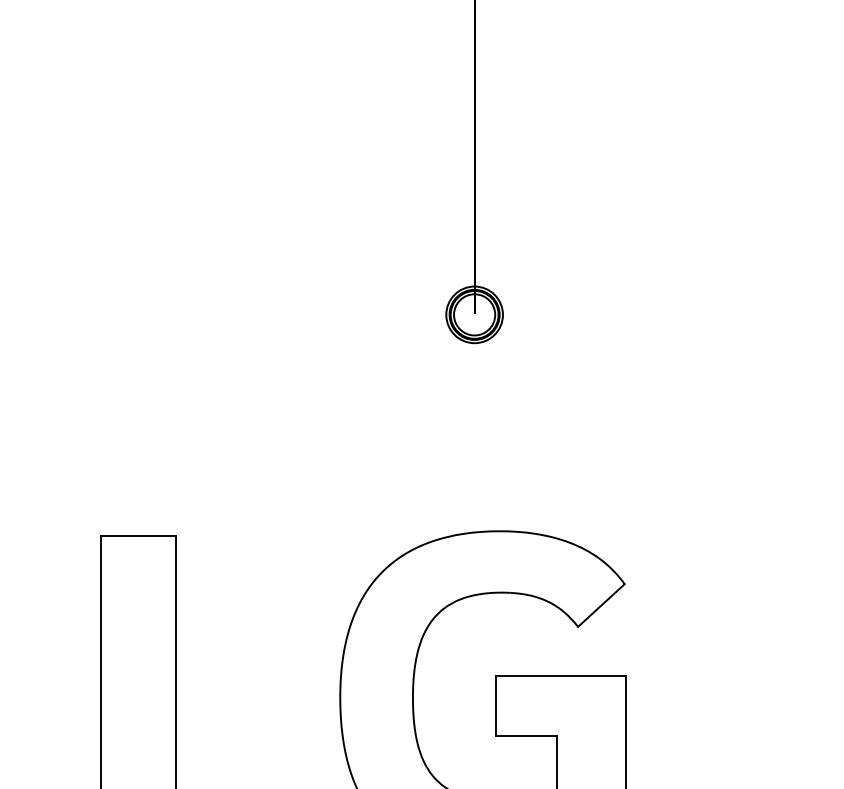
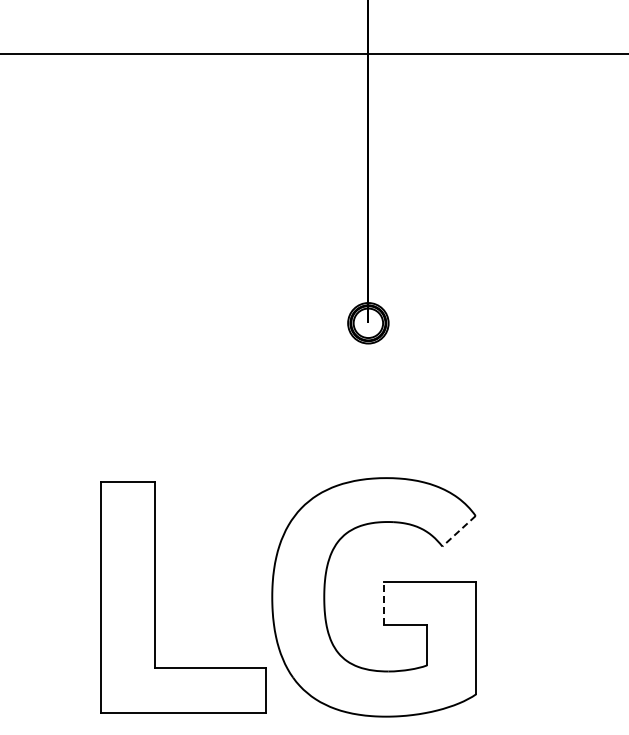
line: (601, 605) -> (459, 531), solid -> dashed
line: (495, 706) -> (383, 603), solid -> dashed

